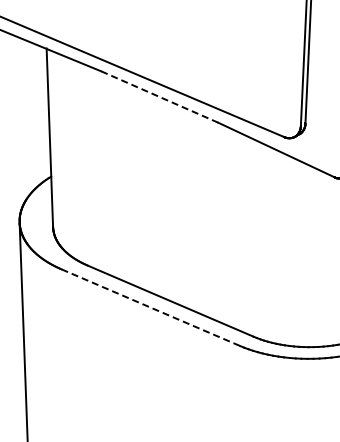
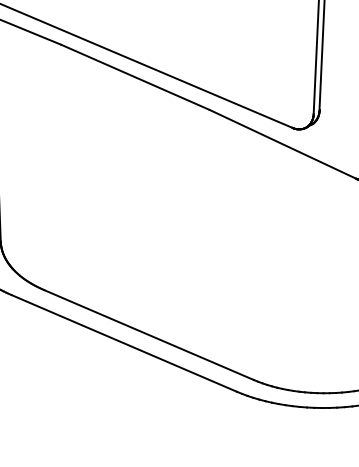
line: (159, 96) -> (135, 76), dashed -> solid
line: (151, 307) -> (125, 343), dashed -> solid

